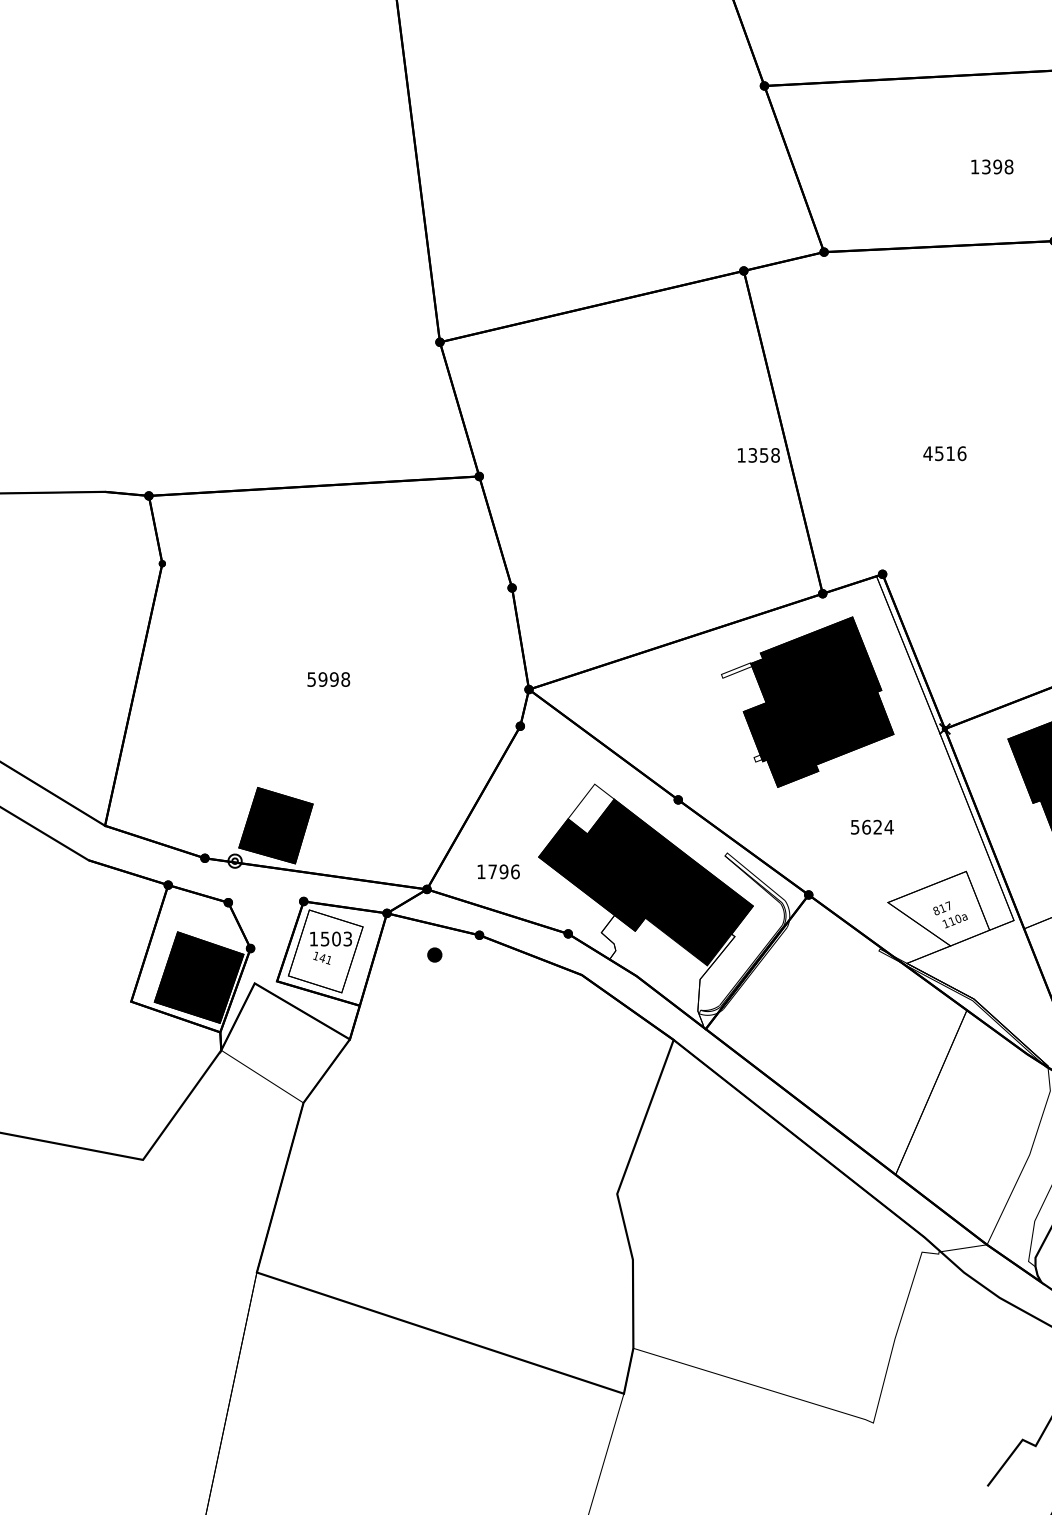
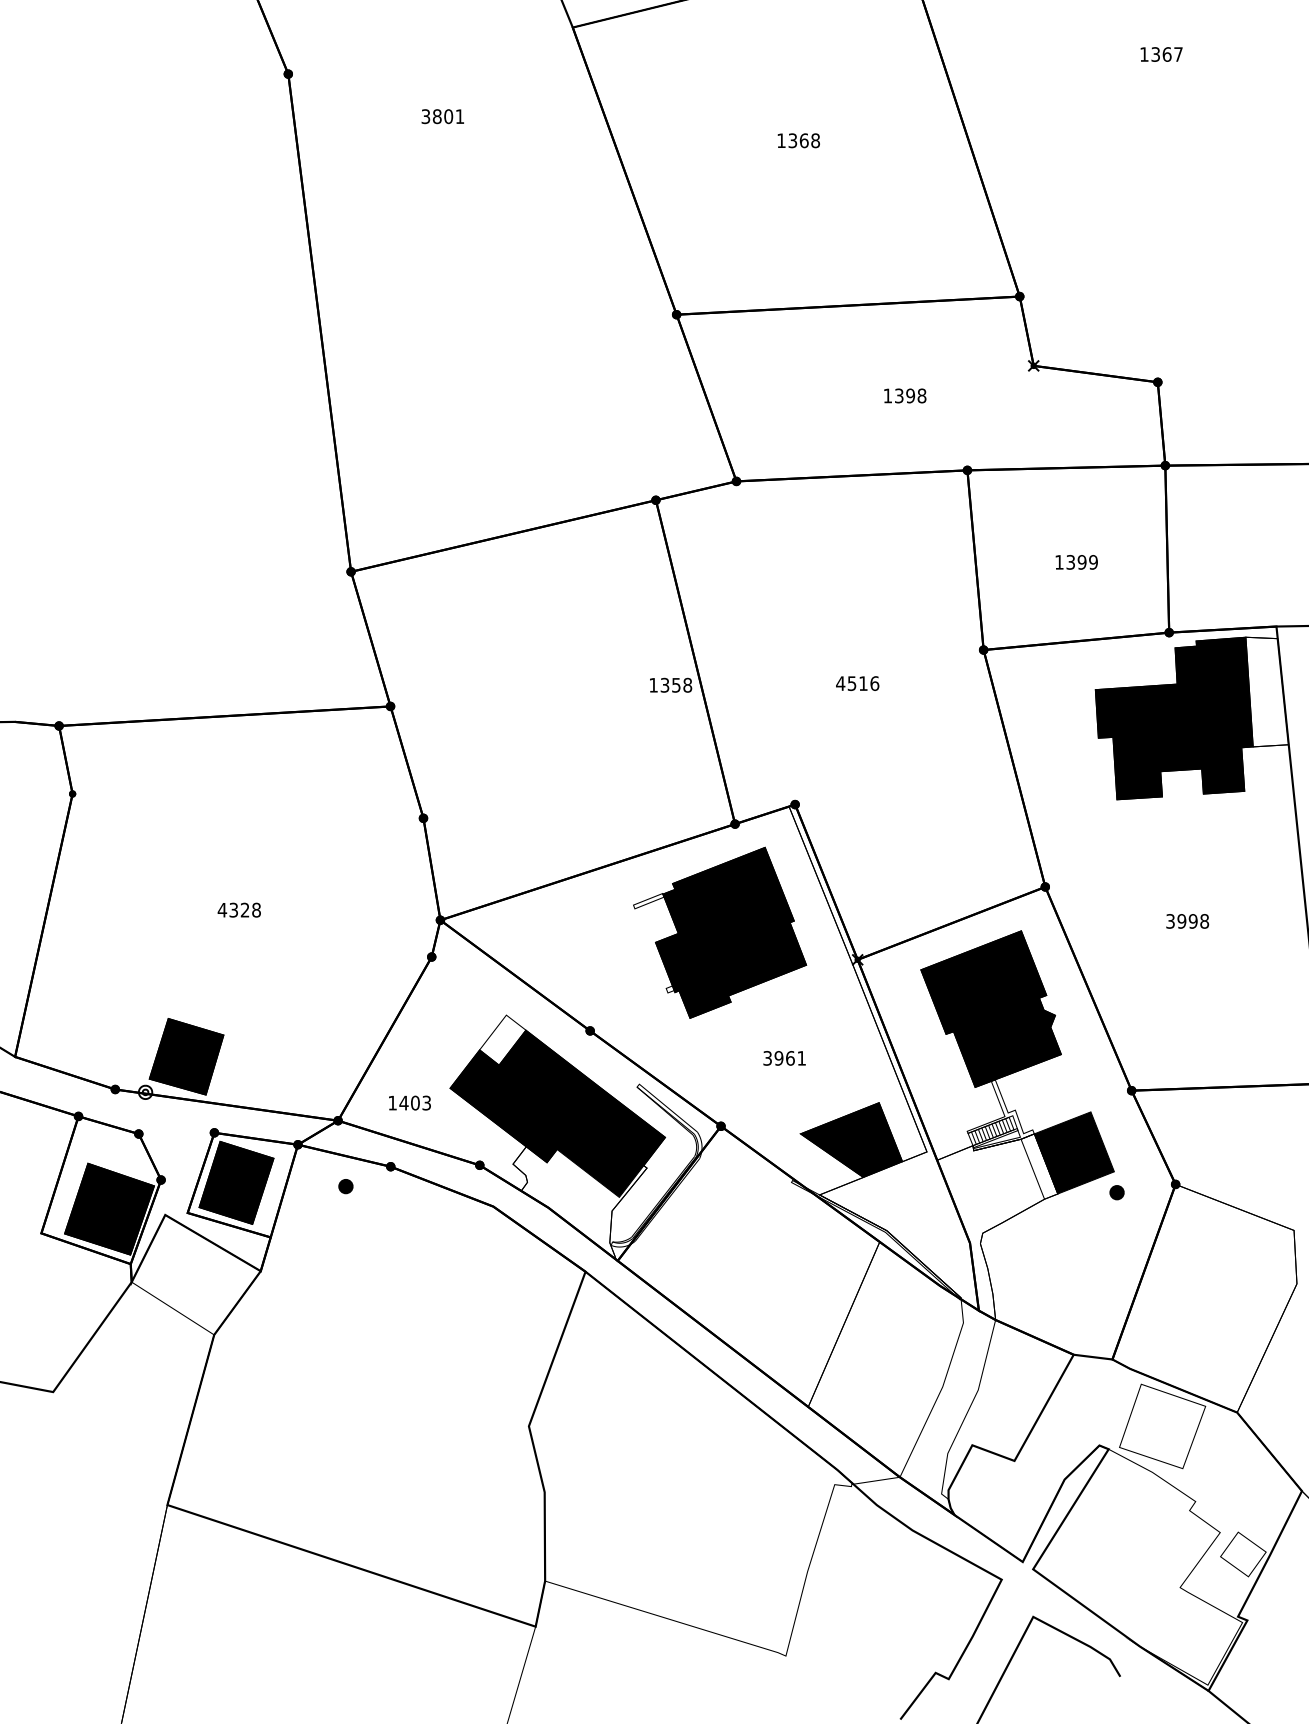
text: (322, 678) -> (233, 909), 5998 -> 4328
text: (871, 827) -> (784, 1058), 5624 -> 3961
text: (504, 871) -> (415, 1102), 1796 -> 1403
fill: (938, 908) -> (851, 1139), added
fill: (325, 950) -> (236, 1182), added

